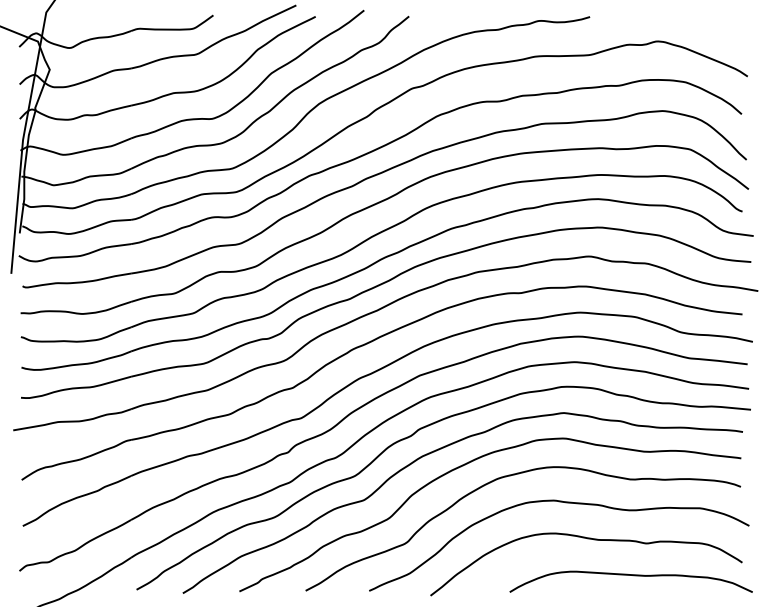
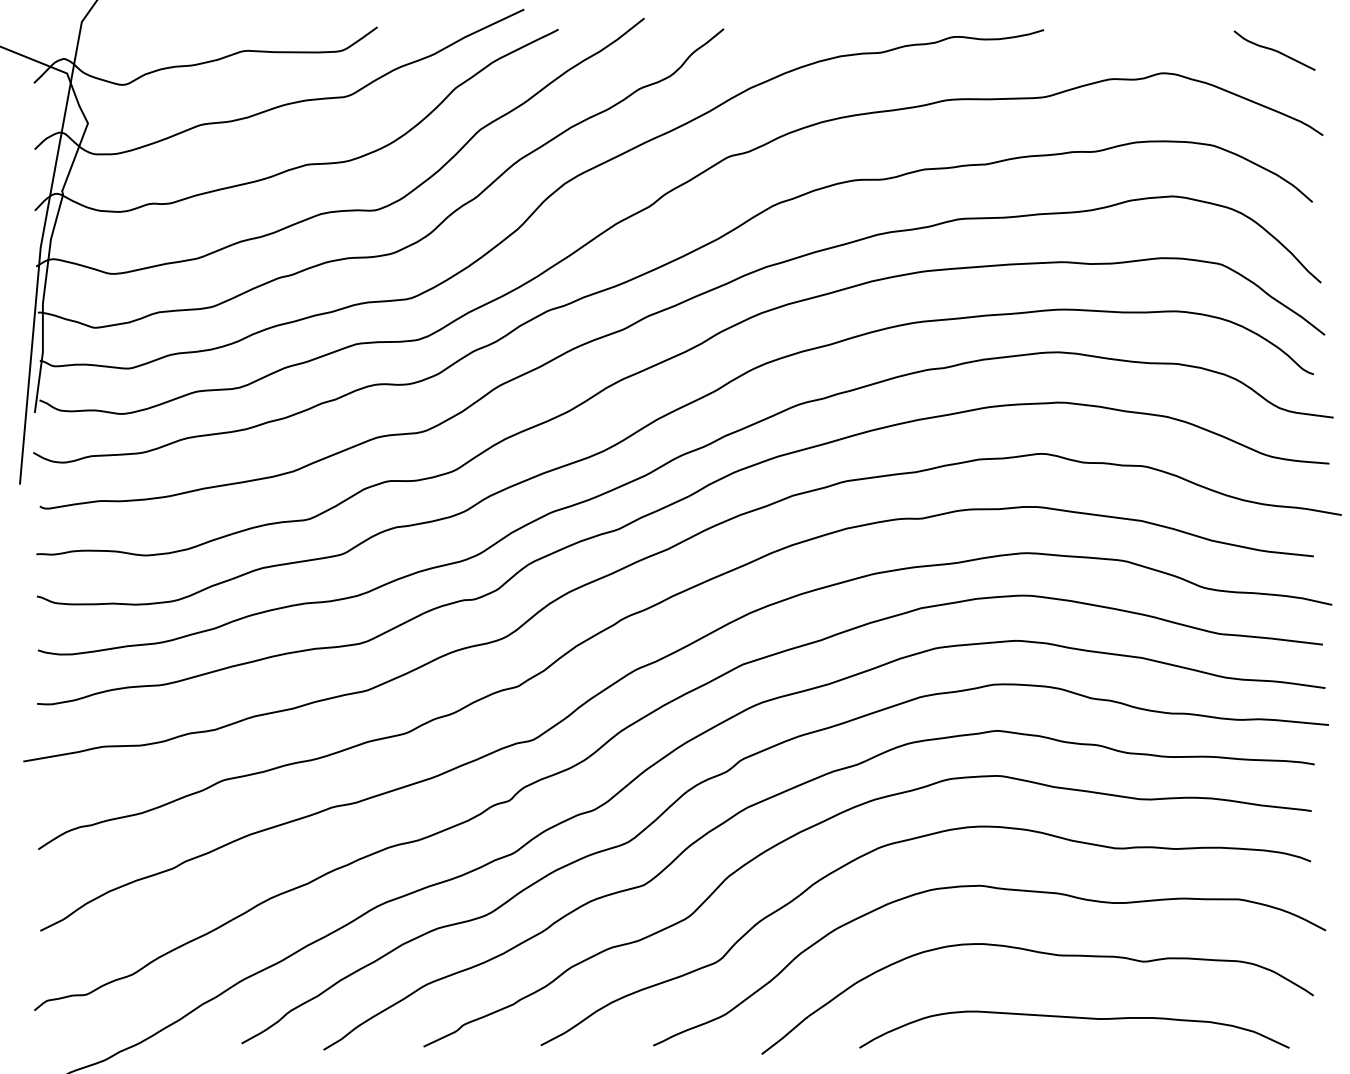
curve: (720, 28) -> (1274, 50), added
curve: (633, 576) -> (1078, 1020), moved

